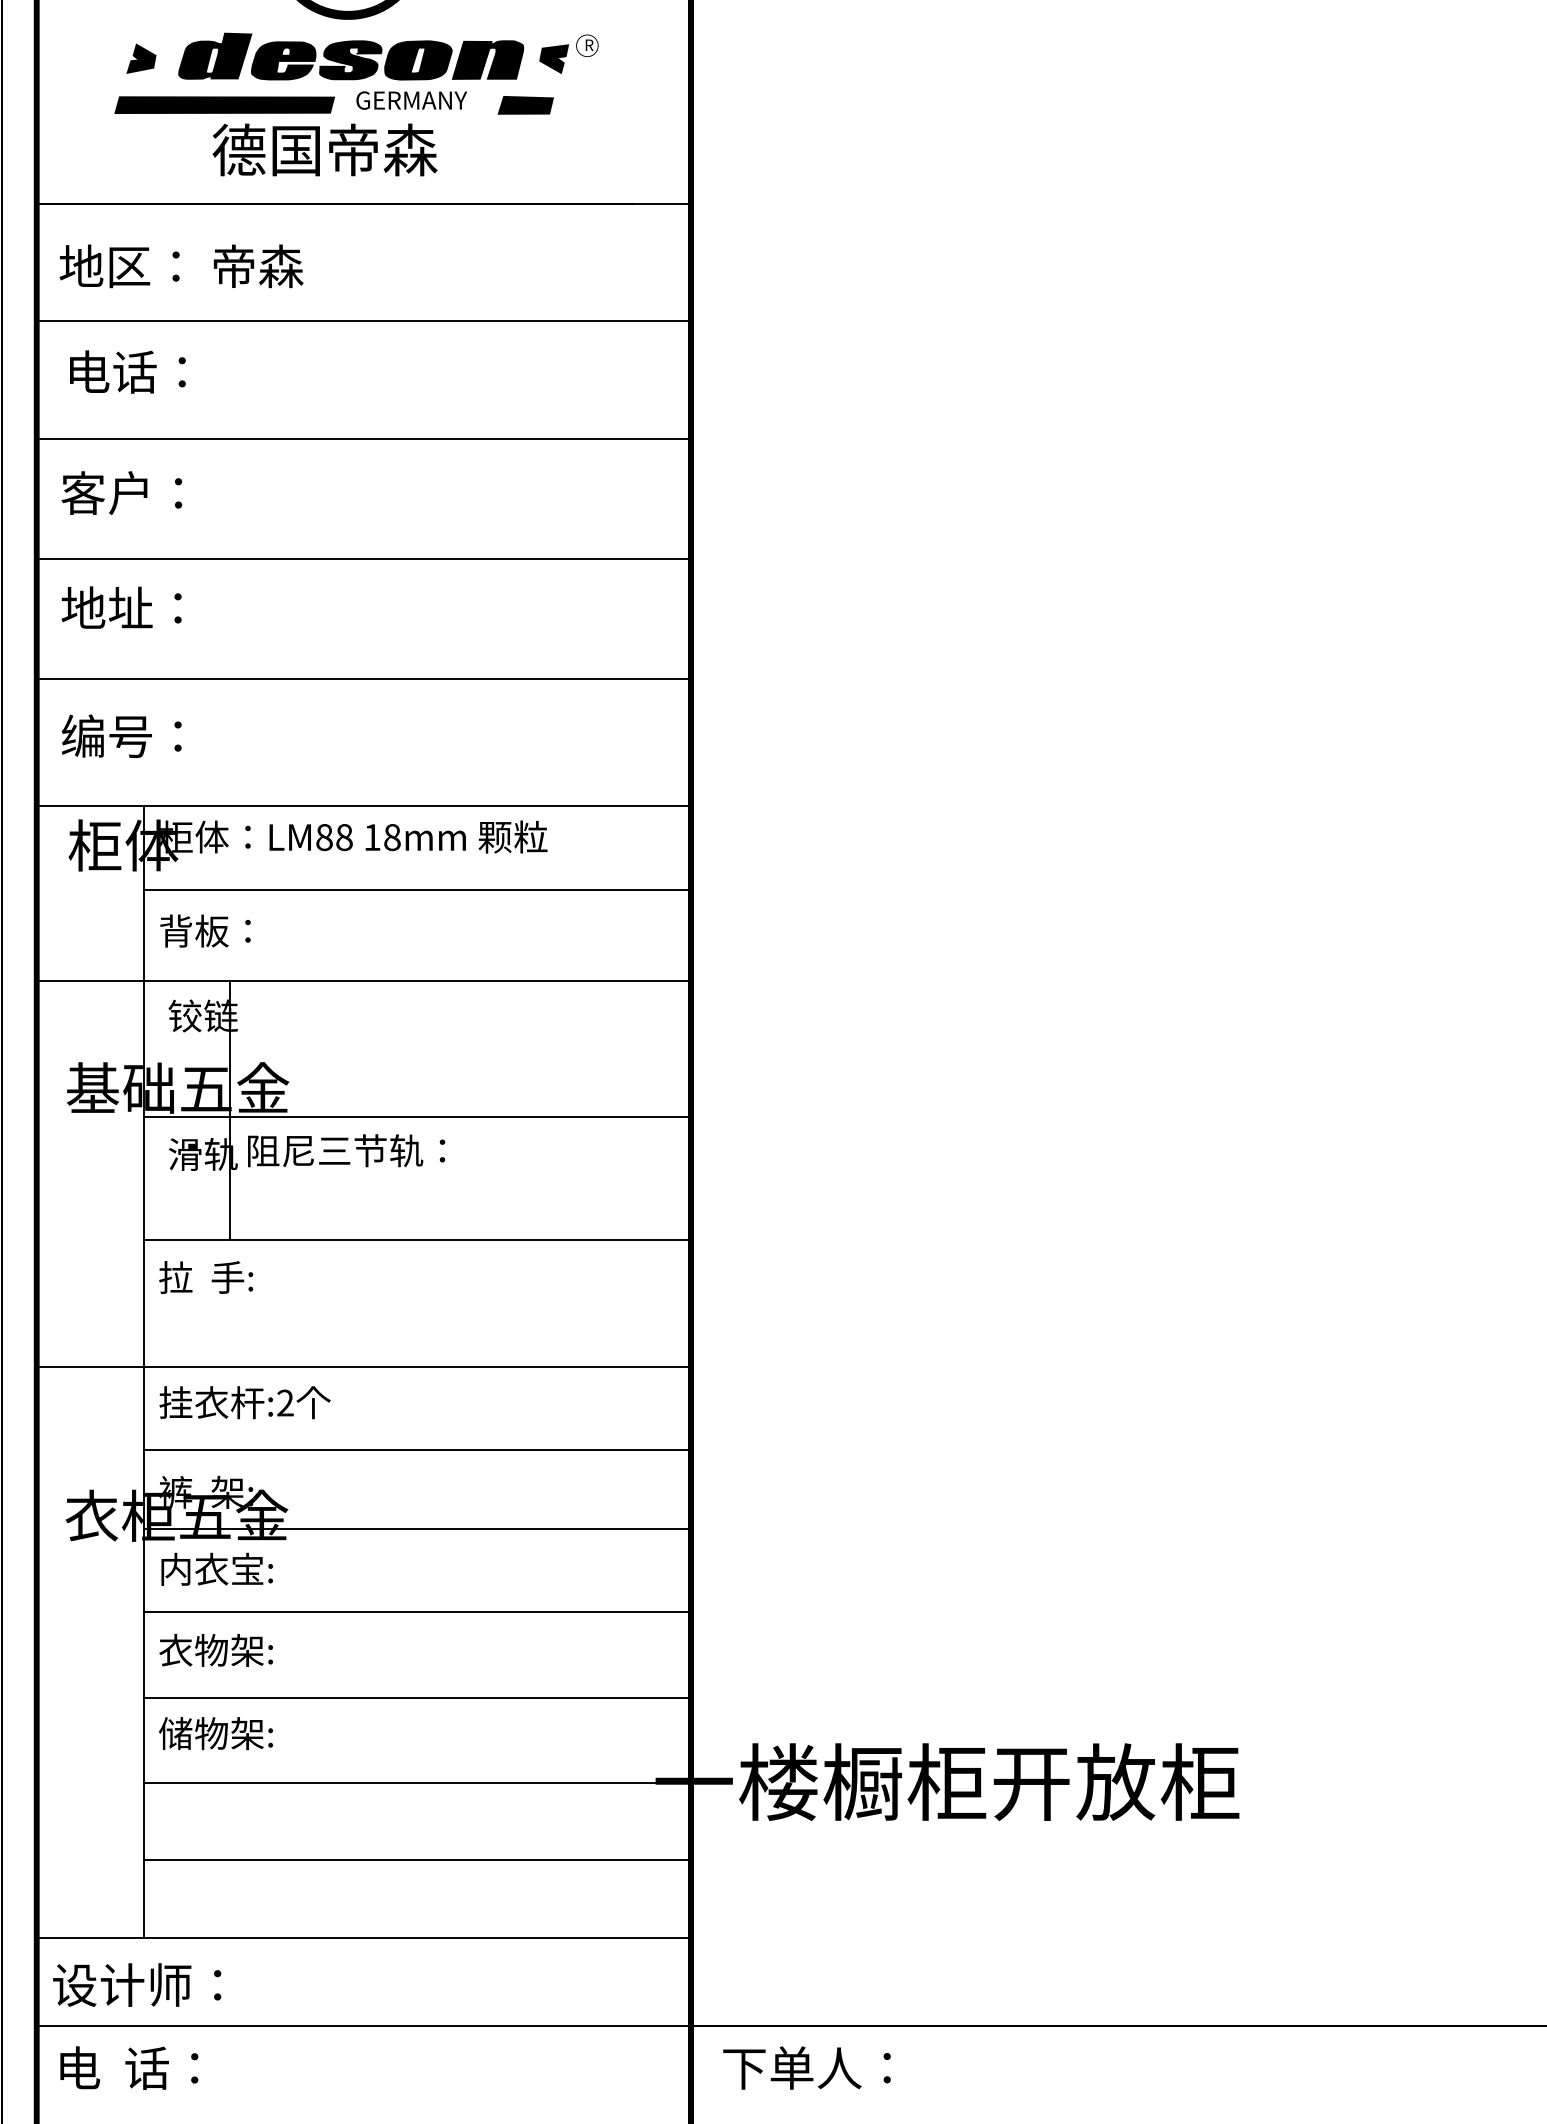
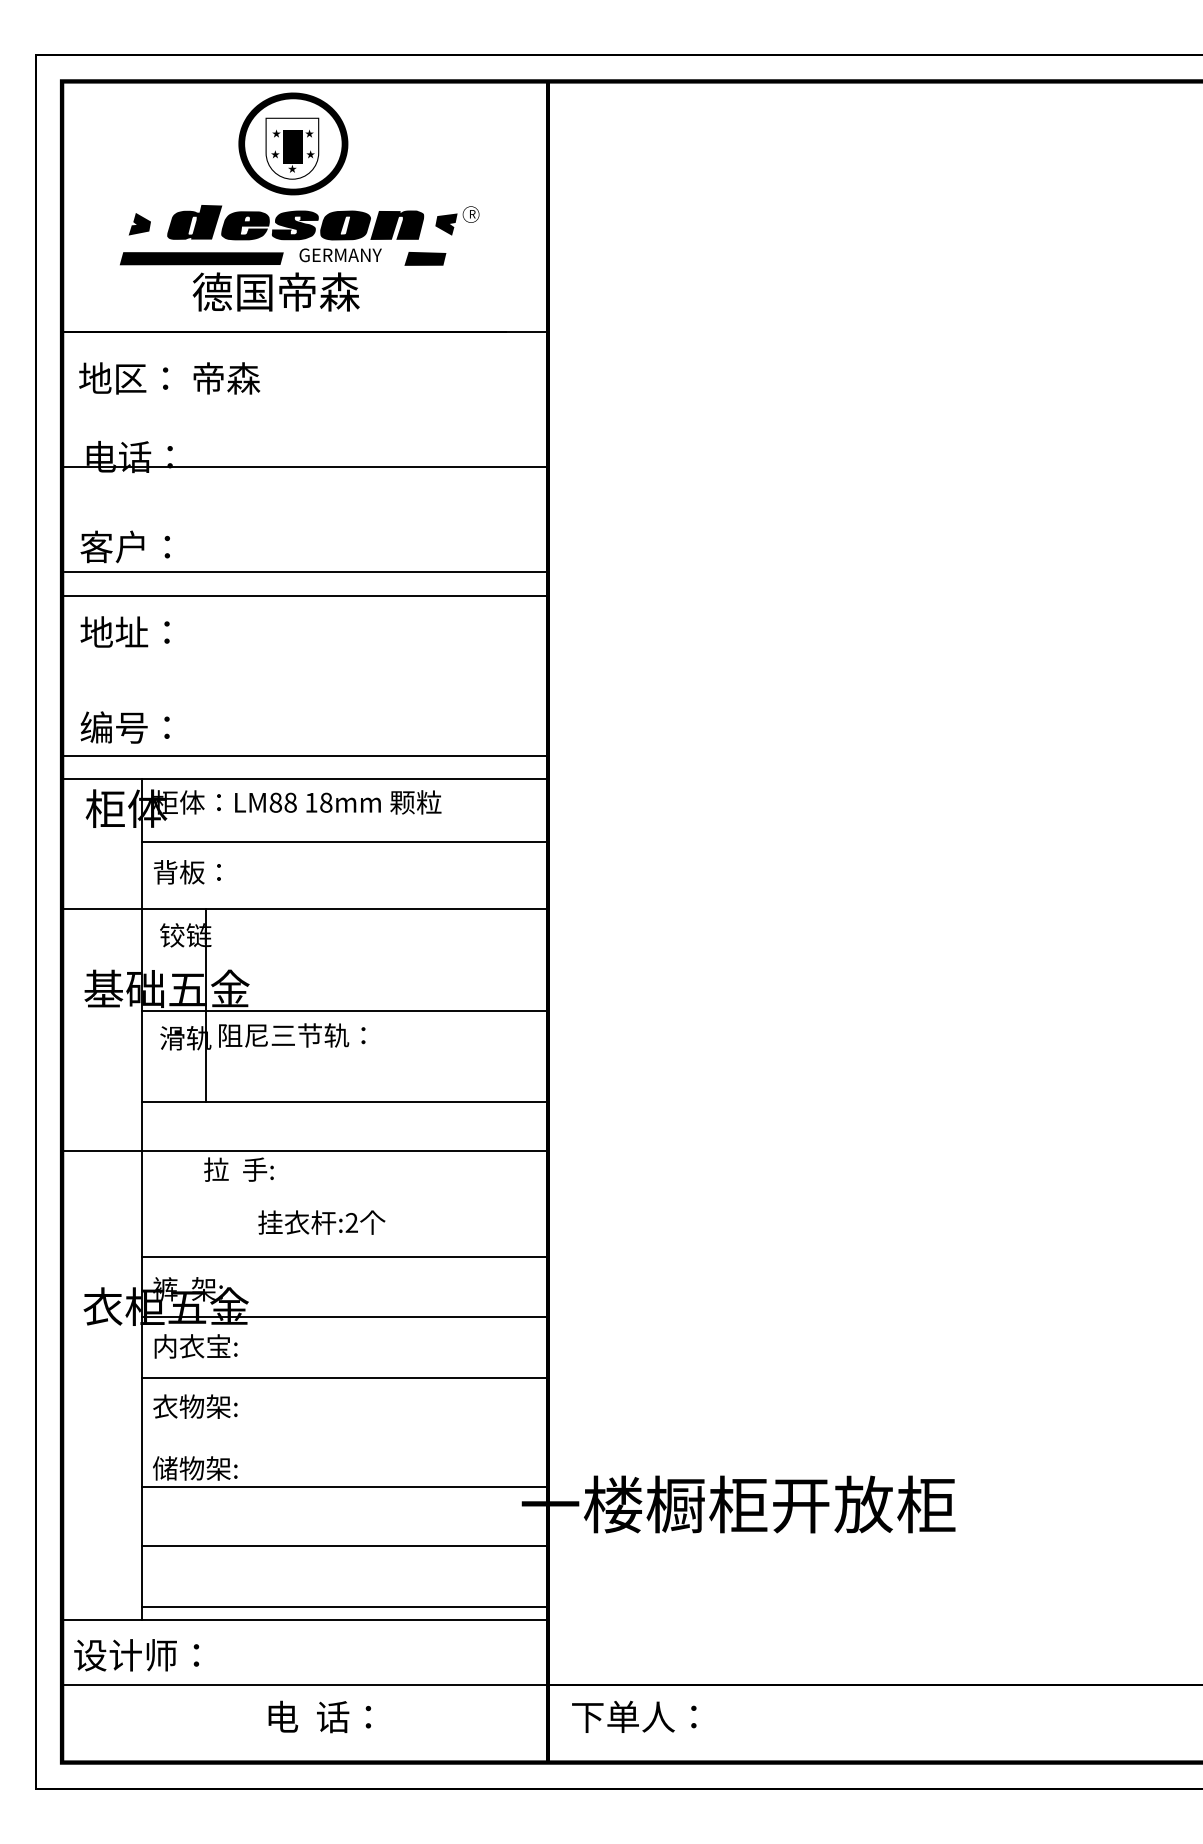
line: (363, 321) -> (304, 467), moved
line: (364, 438) -> (305, 572), moved
line: (363, 679) -> (304, 756), moved
text: (205, 1277) -> (238, 1169), moved
line: (363, 1367) -> (304, 1151), moved
text: (244, 1402) -> (321, 1222), moved
line: (416, 1698) -> (344, 1487), moved
line: (416, 1782) -> (344, 1545), moved
line: (416, 1860) -> (344, 1607), moved
text: (128, 2067) -> (319, 1716), moved

